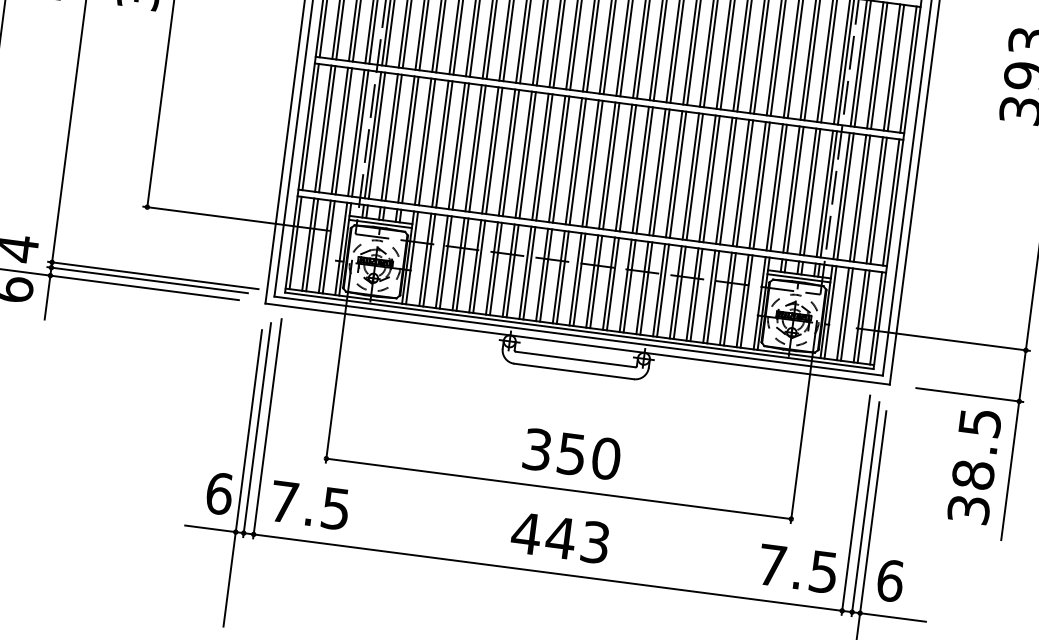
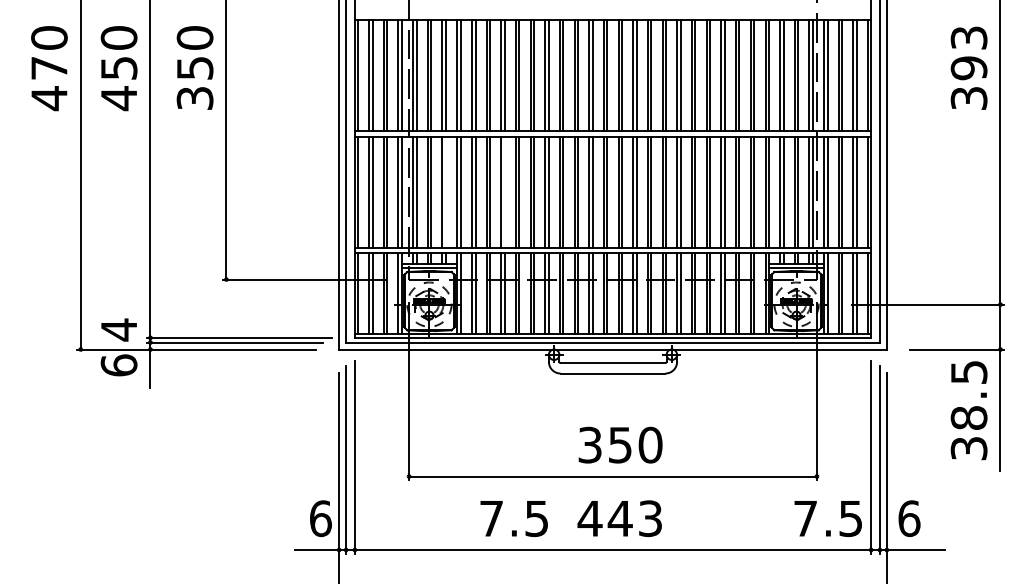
line: (410, 139) -> (445, 191), removed
line: (477, 147) -> (504, 191), removed
text: (309, 506) -> (513, 519), moved

